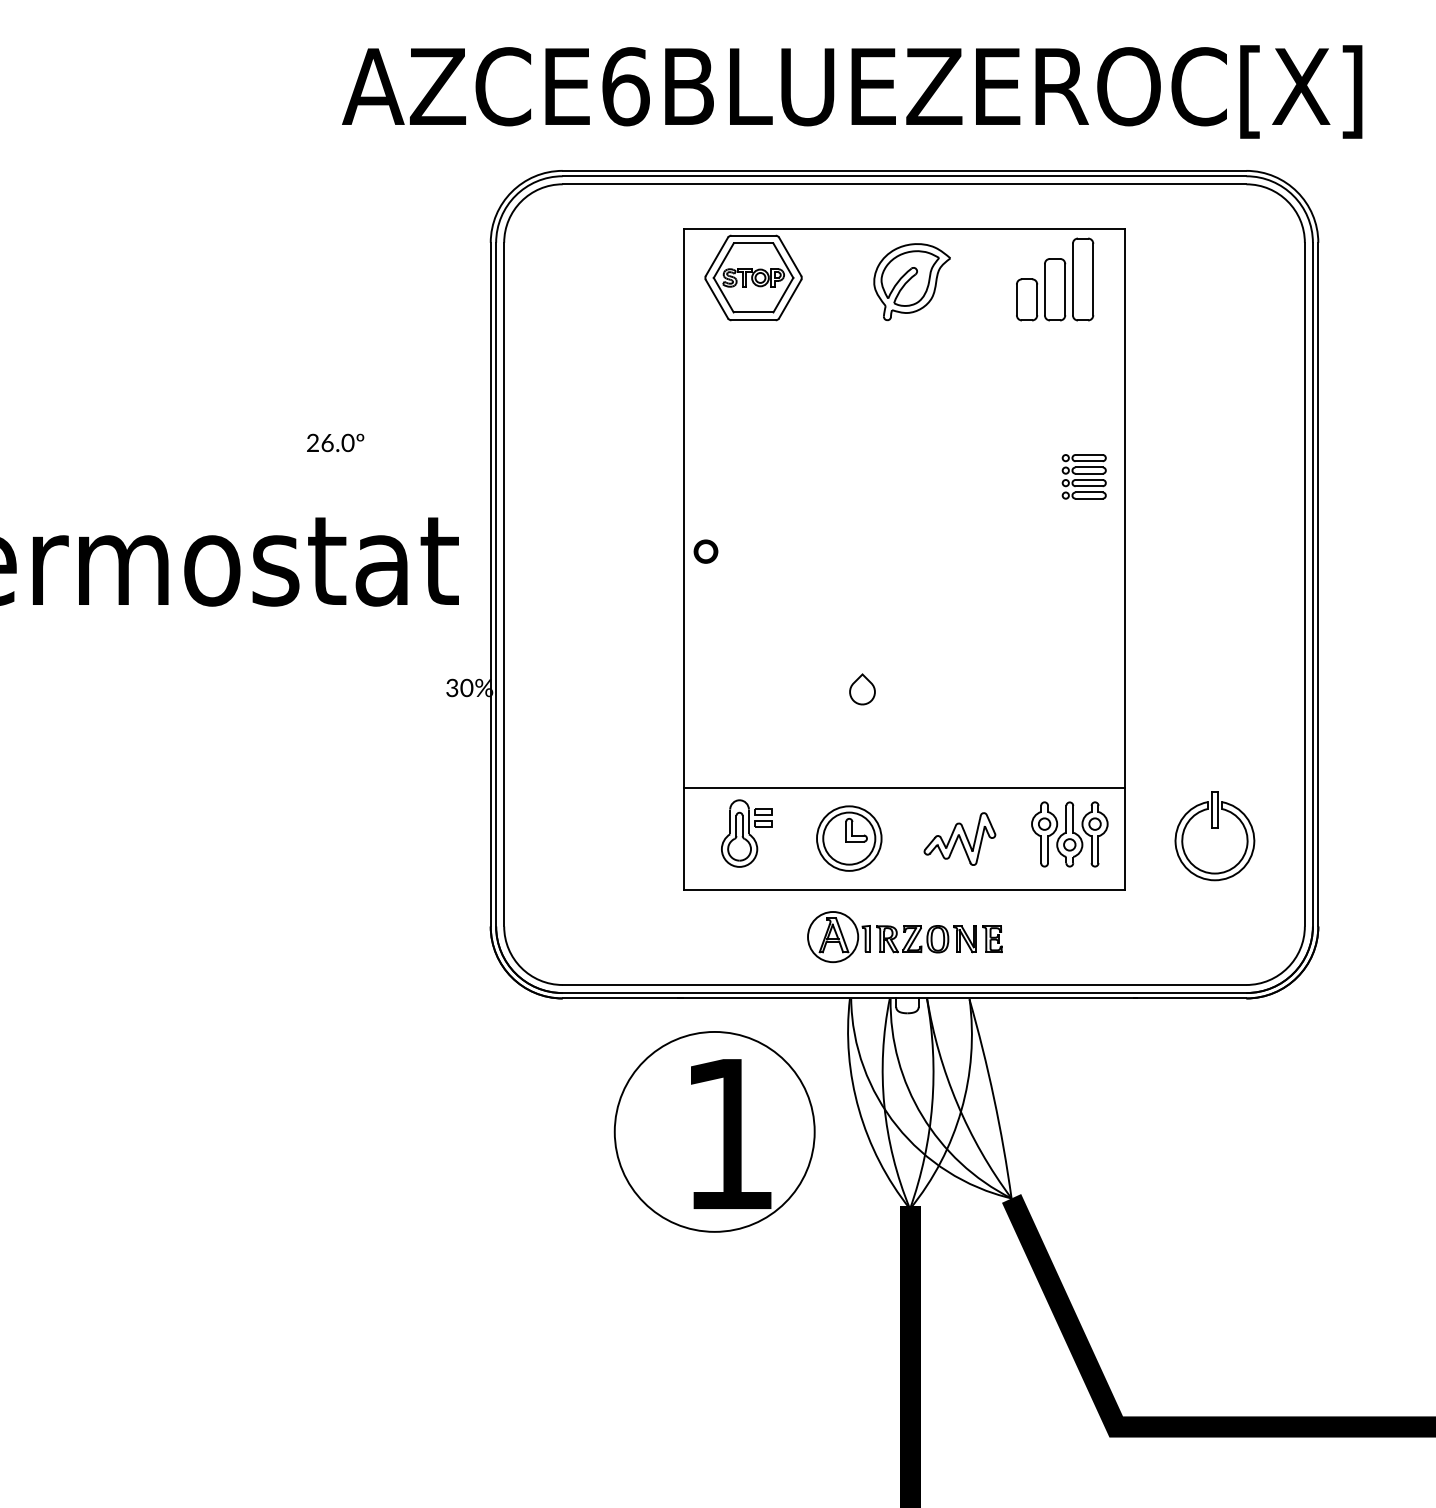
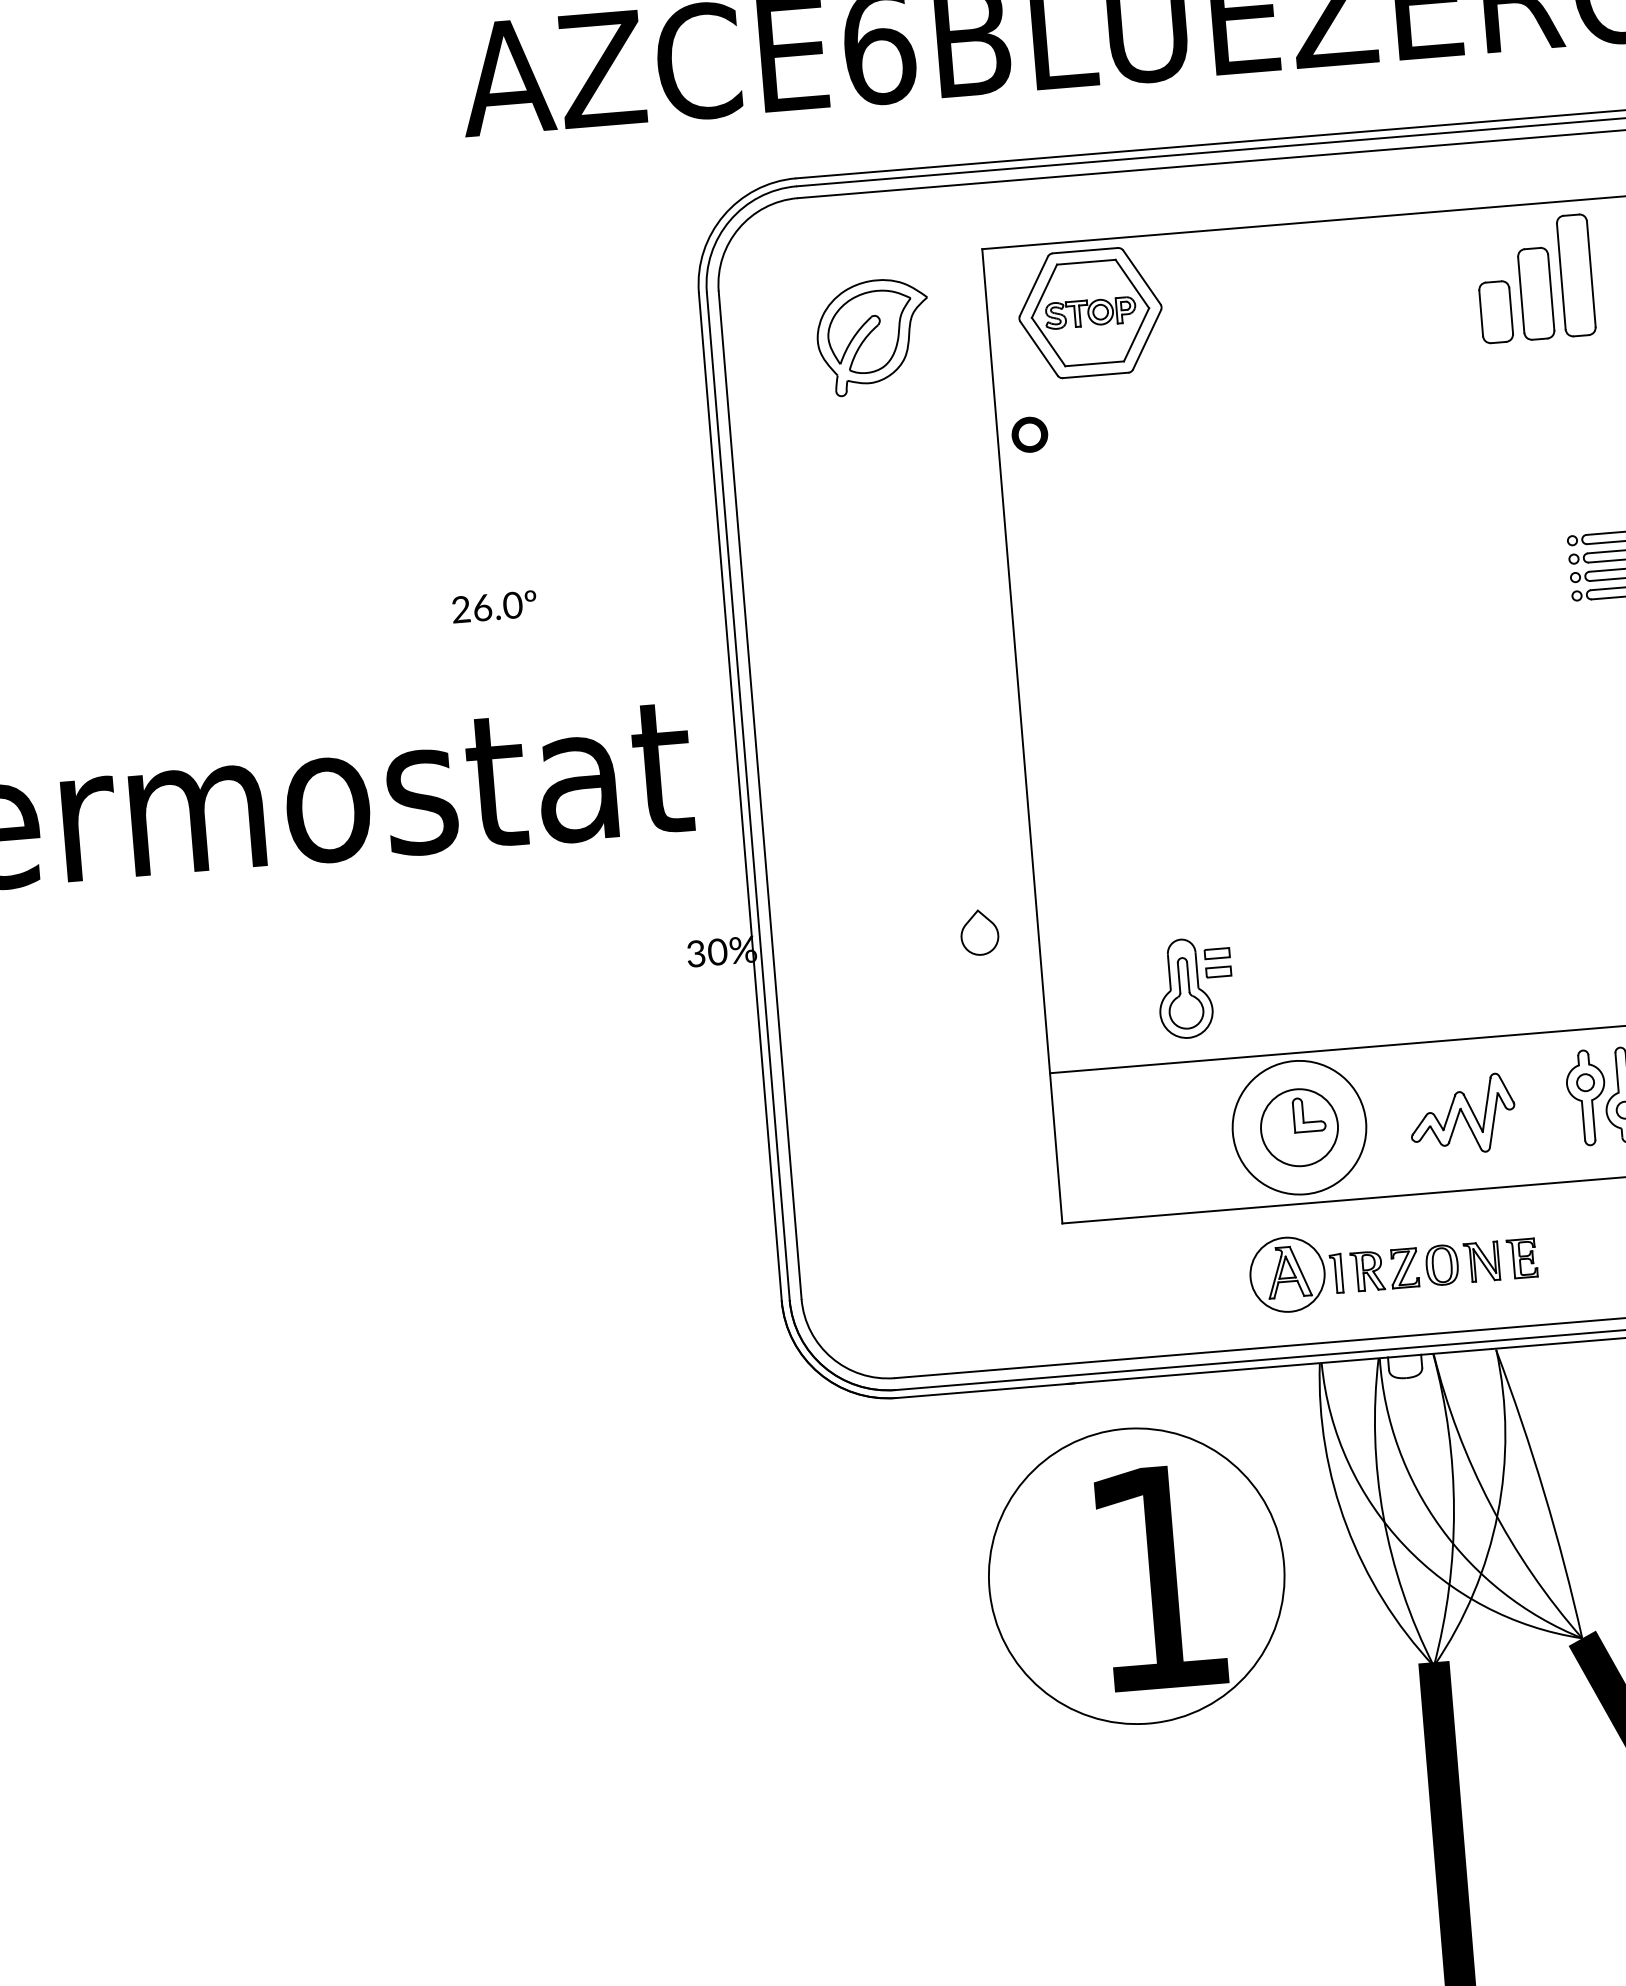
part: (911, 282) -> (872, 337), moved
text: (705, 551) -> (1029, 434), moved
part: (862, 689) -> (979, 932), moved
part: (746, 833) -> (1194, 987), moved
circle: (849, 838) -> (1299, 1127), size x1.4

